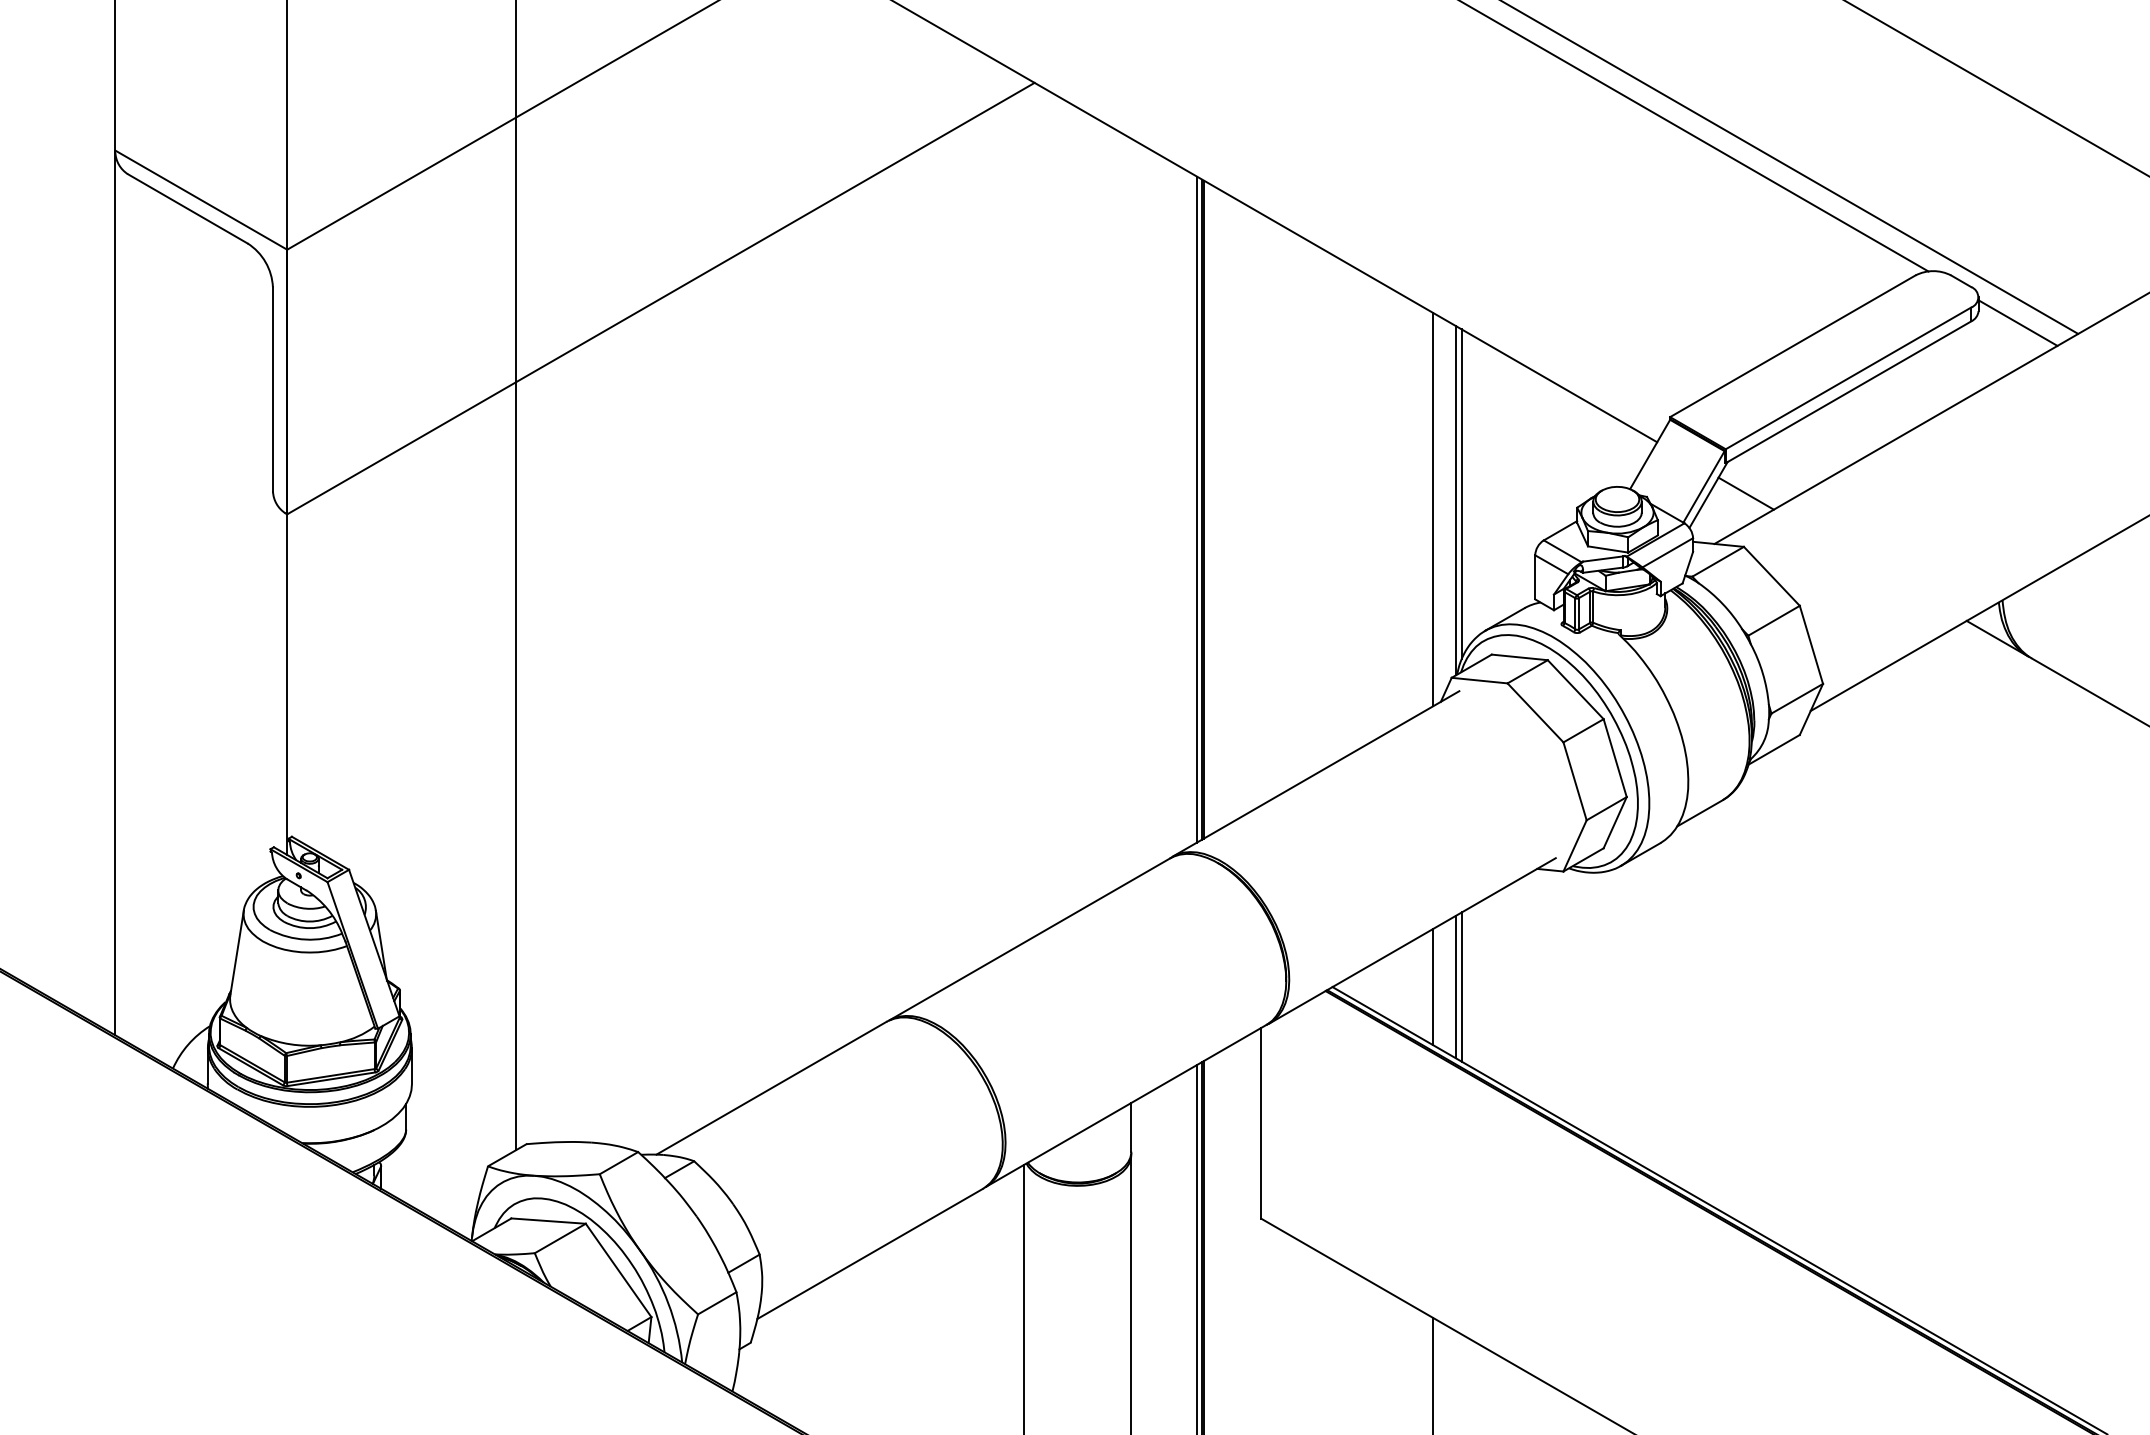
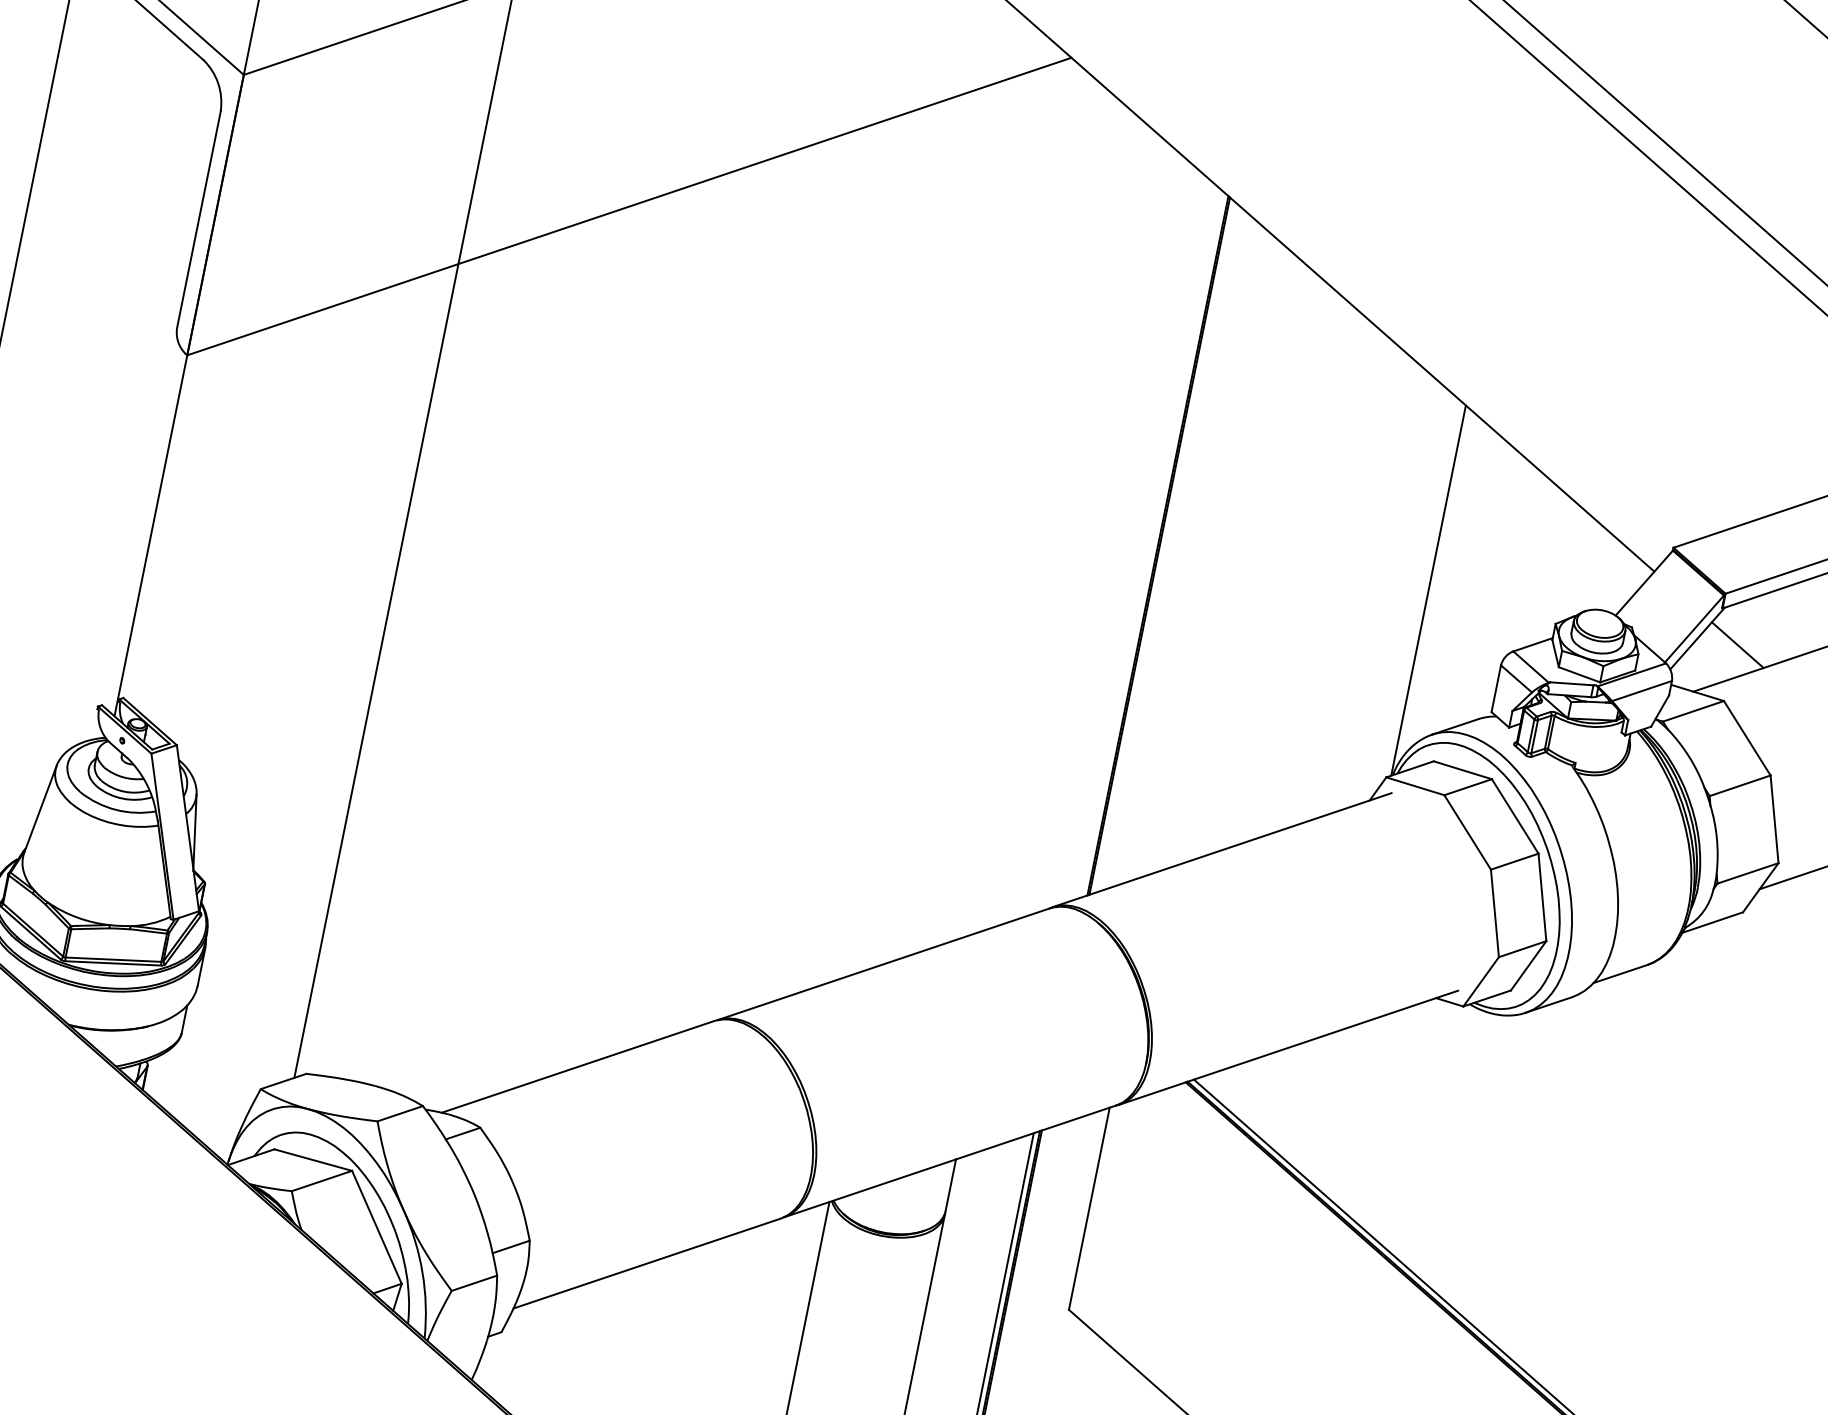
line: (1461, 494) -> (1435, 585), removed
line: (1197, 509) -> (1152, 544), removed
line: (1433, 509) -> (1403, 595), removed
line: (1433, 986) -> (1301, 1100), removed
line: (1455, 986) -> (1324, 1105), removed
line: (1461, 986) -> (1330, 1106), removed

